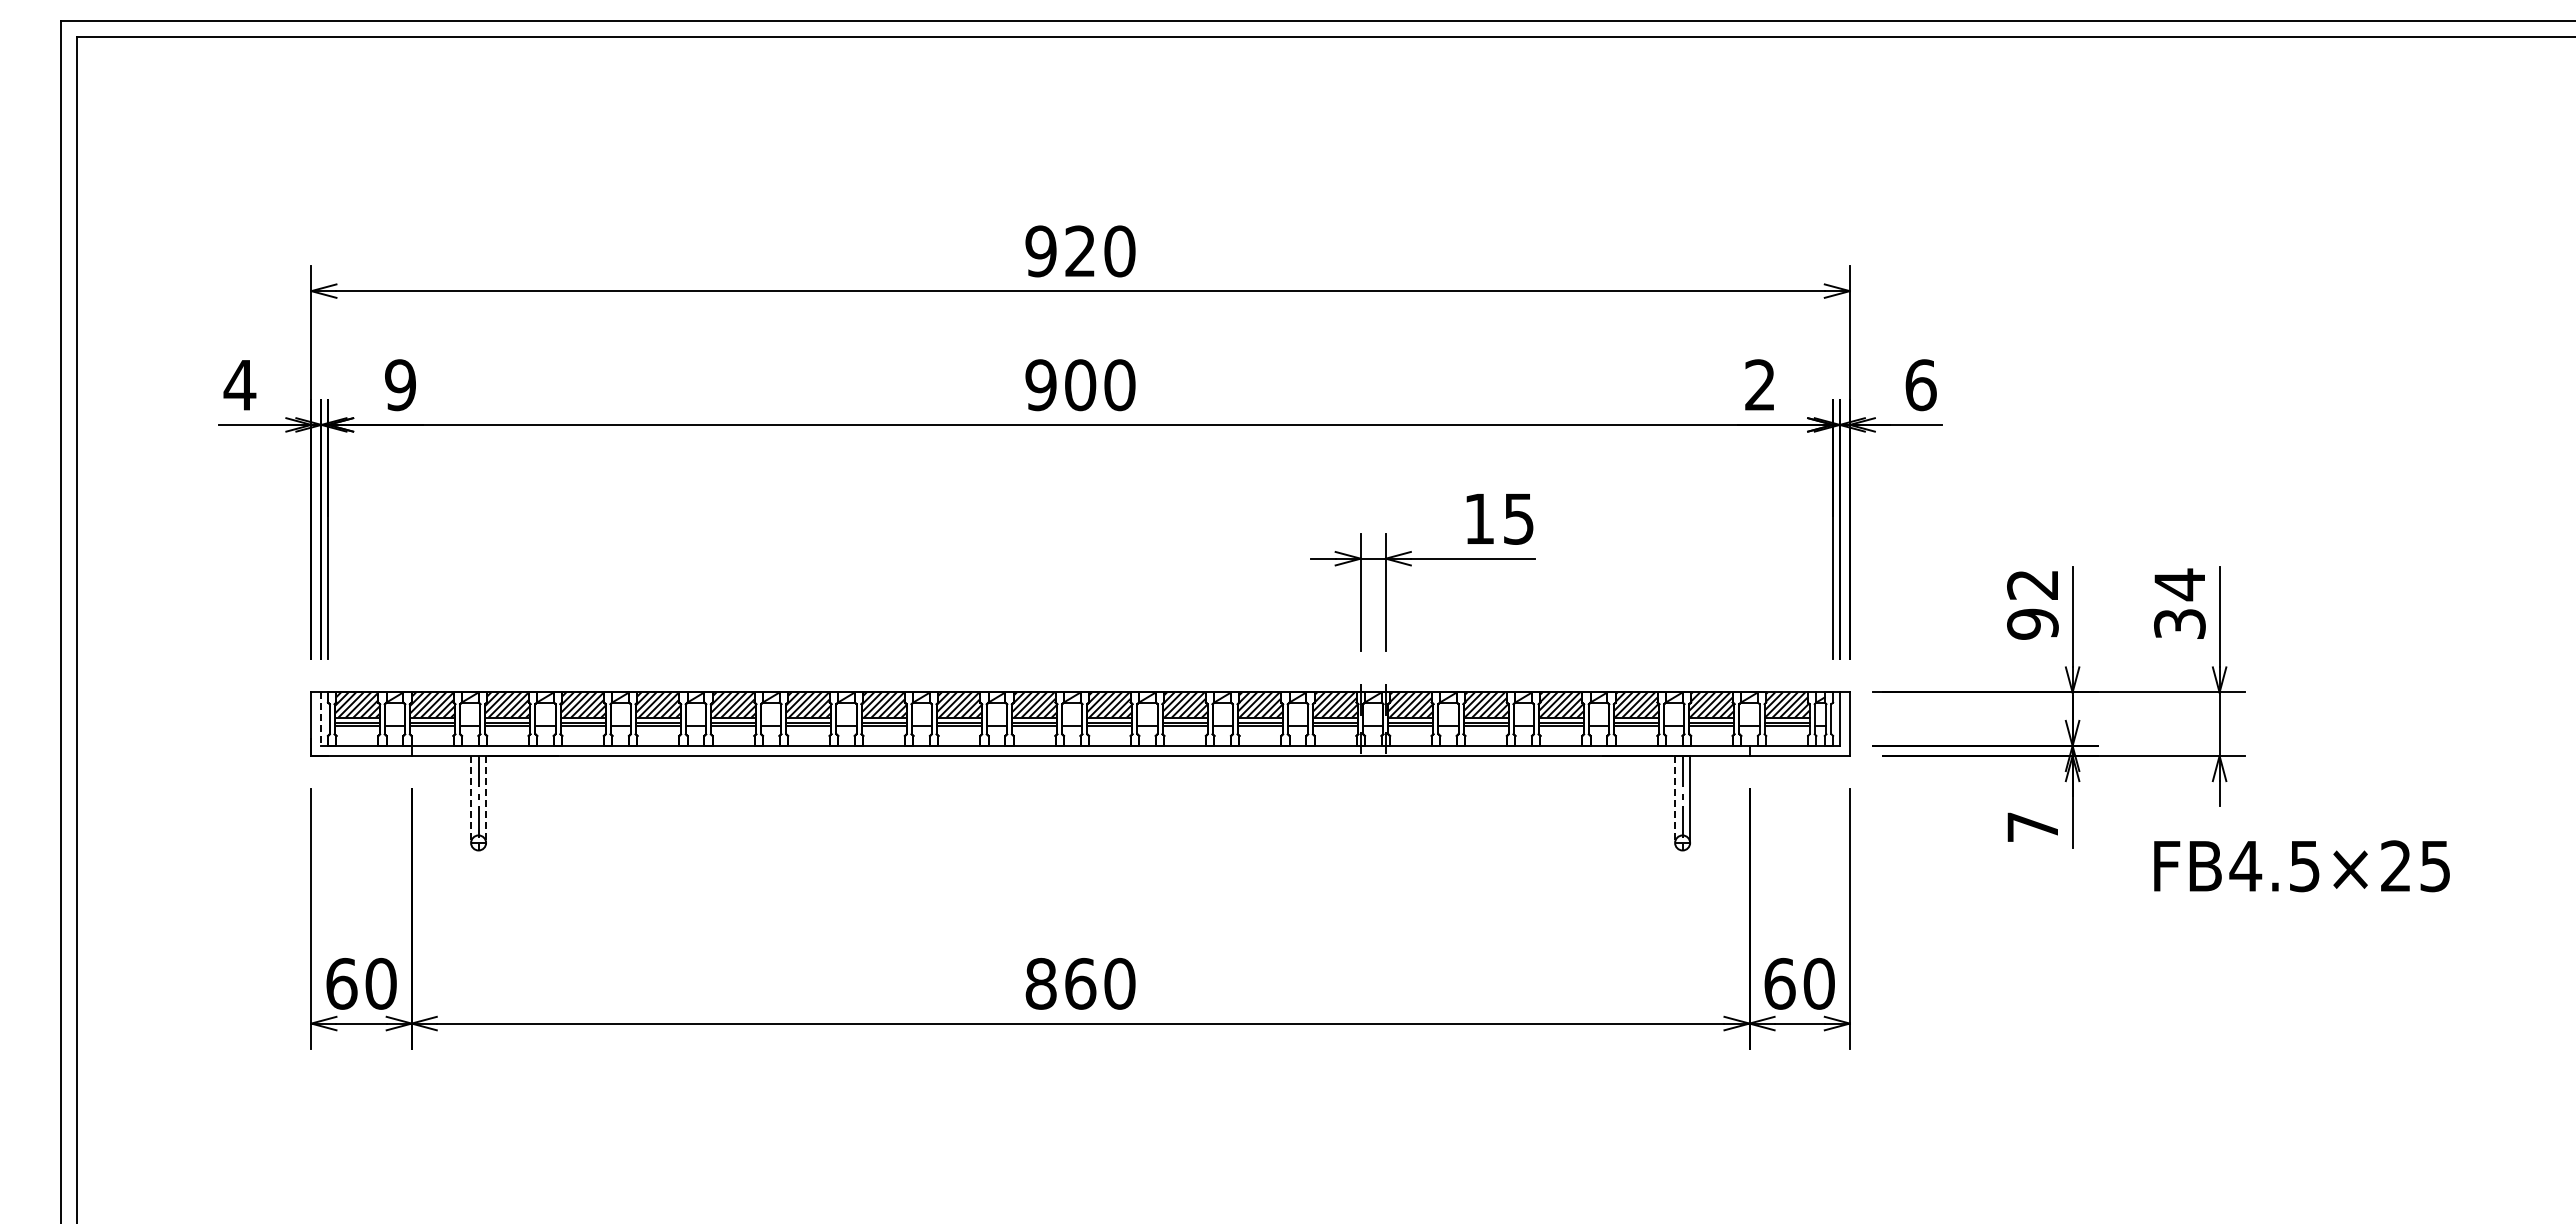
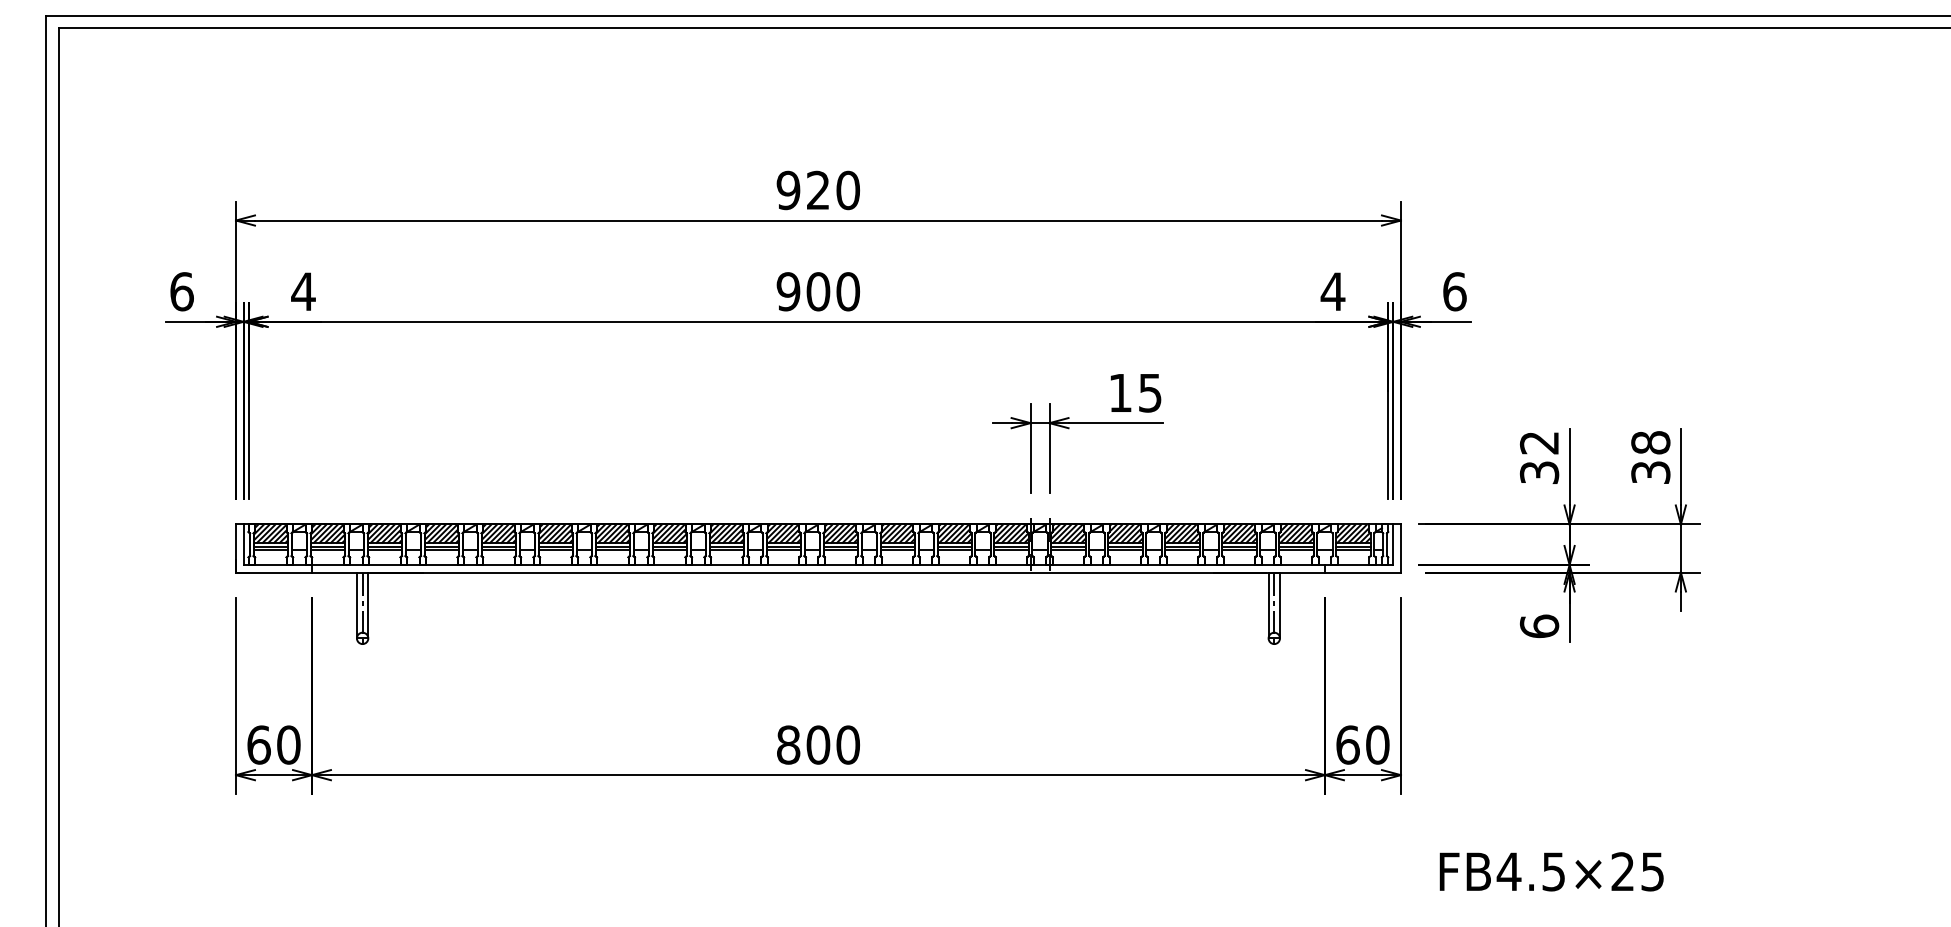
text: (1759, 384) -> (1332, 291), 2 -> 4
text: (239, 385) -> (181, 291), 4 -> 6
text: (400, 385) -> (303, 291), 9 -> 4
text: (2179, 584) -> (1650, 442), 34 -> 38
text: (2032, 623) -> (1539, 472), 92 -> 32
line: (321, 719) -> (243, 544), dashed -> solid
line: (471, 799) -> (357, 605), dashed -> solid
line: (486, 799) -> (368, 605), dashed -> solid
line: (1675, 799) -> (1268, 605), dashed -> solid
text: (2032, 826) -> (1539, 625), 7 -> 6
text: (2301, 866) -> (1551, 872), moved
text: (1080, 983) -> (818, 744), 860 -> 800

